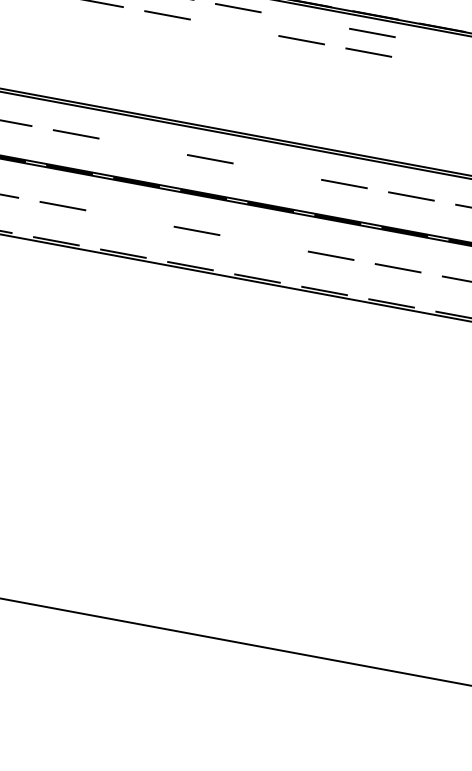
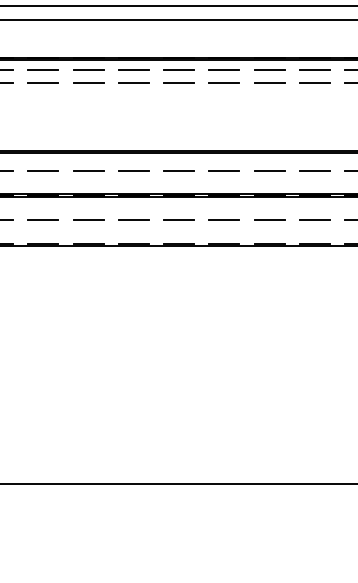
line: (304, 20) -> (133, 69), added
line: (234, 27) -> (88, 82), added
line: (439, 45) -> (224, 69), added
line: (436, 64) -> (224, 82), added
line: (143, 146) -> (43, 171), added
line: (276, 171) -> (133, 171), added
line: (130, 217) -> (43, 219), added
line: (263, 242) -> (133, 219), added

